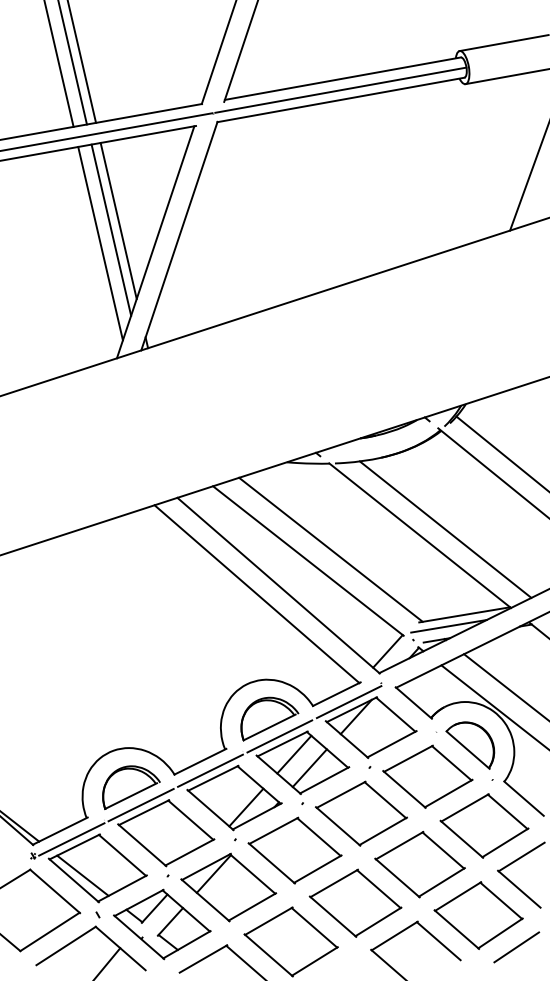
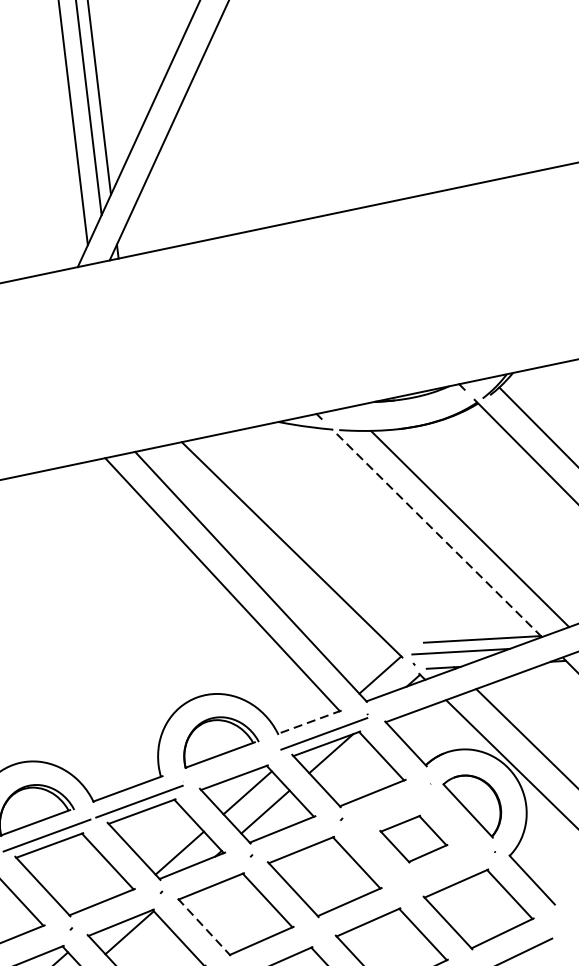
line: (419, 535) -> (436, 532), solid -> dashed
line: (330, 549) -> (321, 538), removed
line: (336, 694) -> (309, 722), solid -> dashed
line: (279, 736) -> (231, 767), removed
part: (427, 776) -> (413, 838), size x0.6
line: (271, 863) -> (203, 927), solid -> dashed

